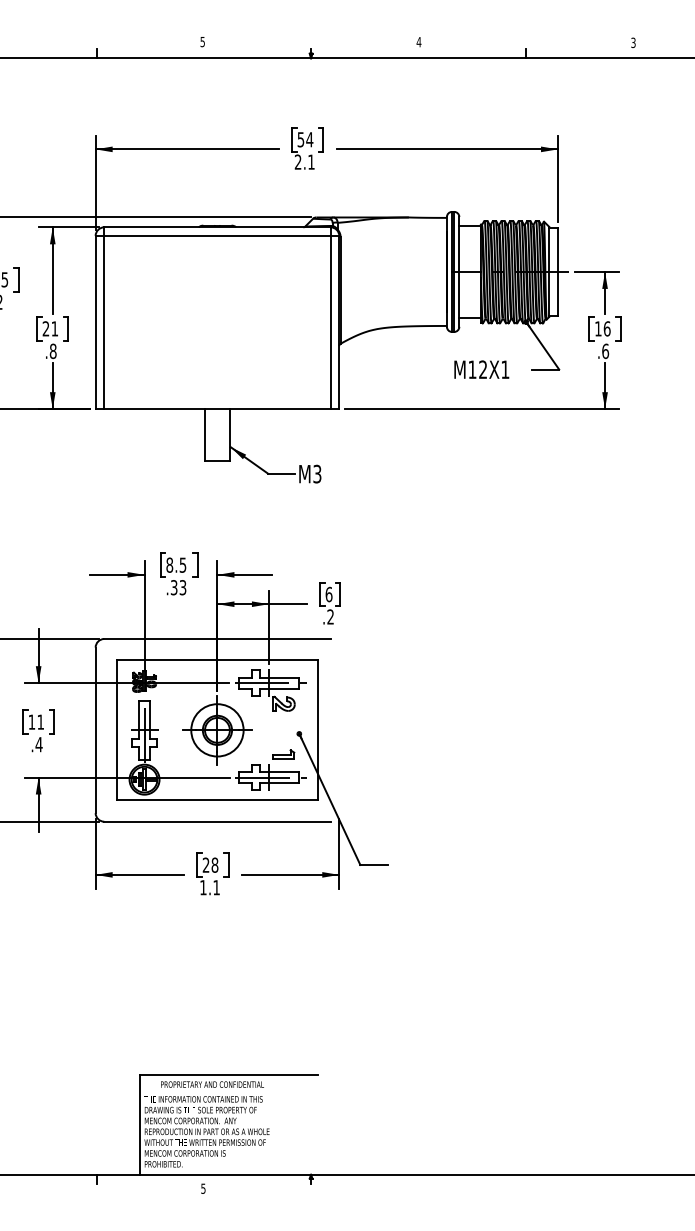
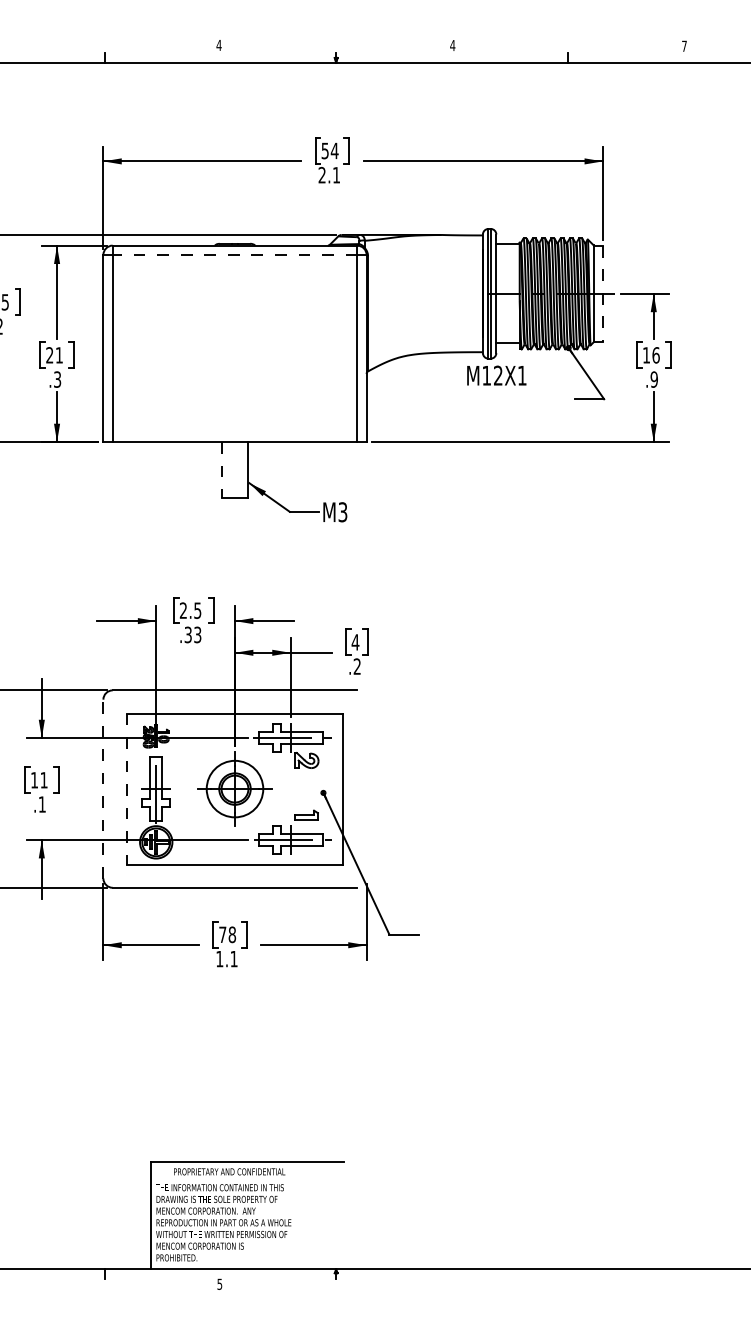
text: (202, 42) -> (218, 45), 5 -> 4
text: (633, 42) -> (684, 45), 3 -> 7
line: (216, 235) -> (233, 254), solid -> dashed
line: (558, 272) -> (603, 294), solid -> dashed
text: (52, 350) -> (56, 378), .8 -> .3
text: (605, 351) -> (654, 379), .6 -> .9
text: (481, 369) -> (496, 375), moved
line: (205, 434) -> (222, 469), solid -> dashed
text: (169, 564) -> (183, 609), 8.5 -> 2.5
text: (328, 594) -> (354, 642), 6 -> 4
line: (95, 730) -> (103, 789), solid -> dashed
line: (117, 730) -> (127, 789), solid -> dashed
text: (38, 744) -> (41, 804), .4 -> .1
text: (205, 864) -> (222, 934), 28 -> 78

